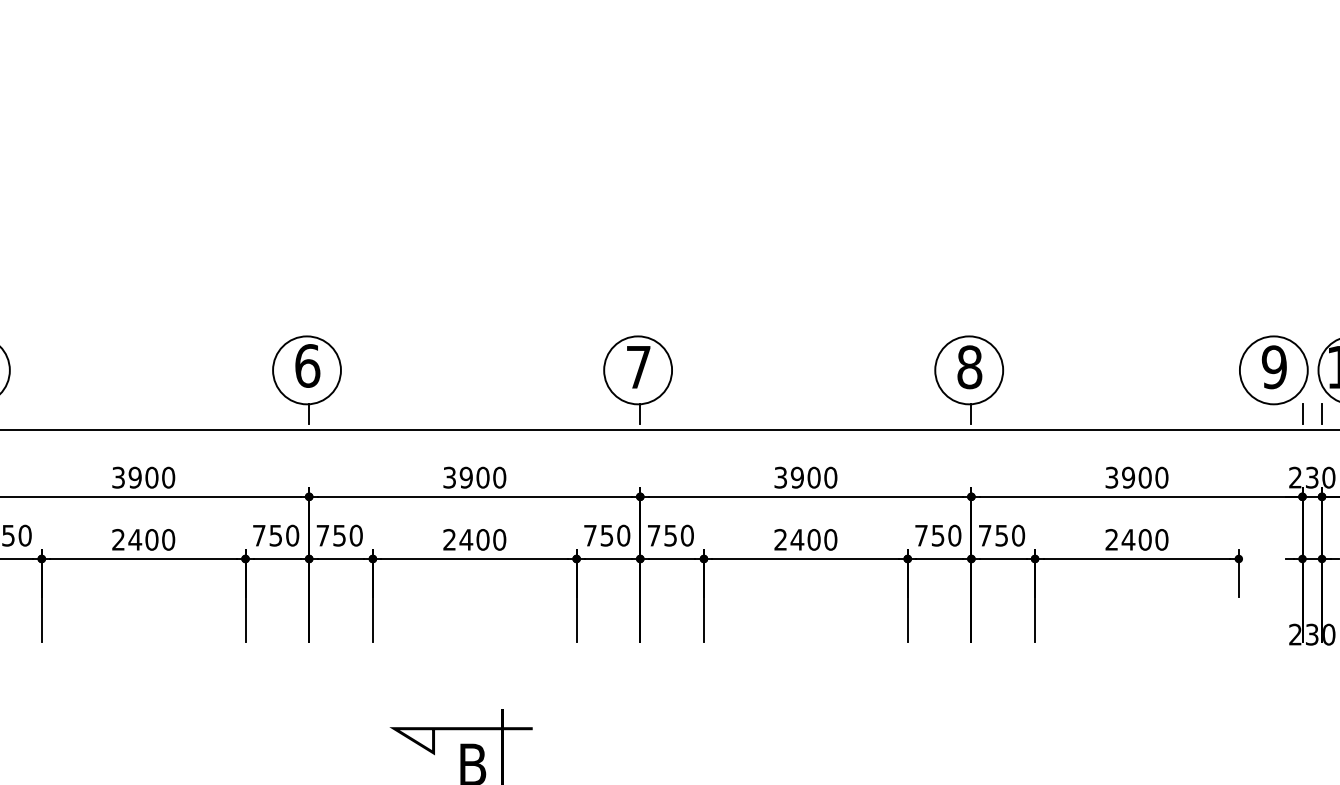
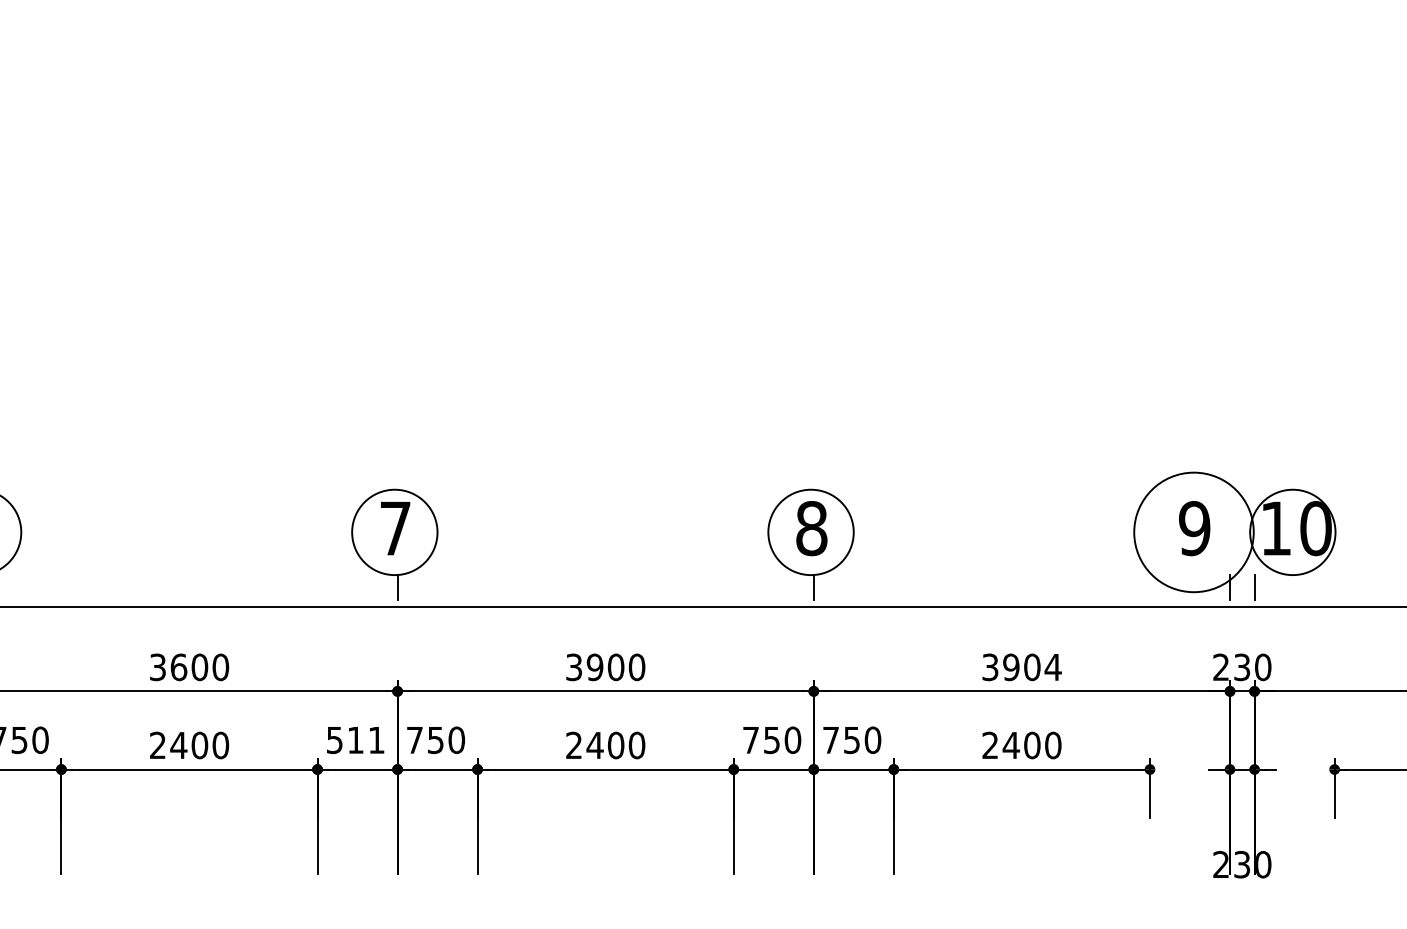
circle: (1273, 370) -> (1193, 532), size x1.4
text: (466, 477) -> (179, 667), 3900 -> 3600
text: (1161, 477) -> (1052, 667), 3900 -> 3904
text: (607, 535) -> (356, 740), 750 -> 511

